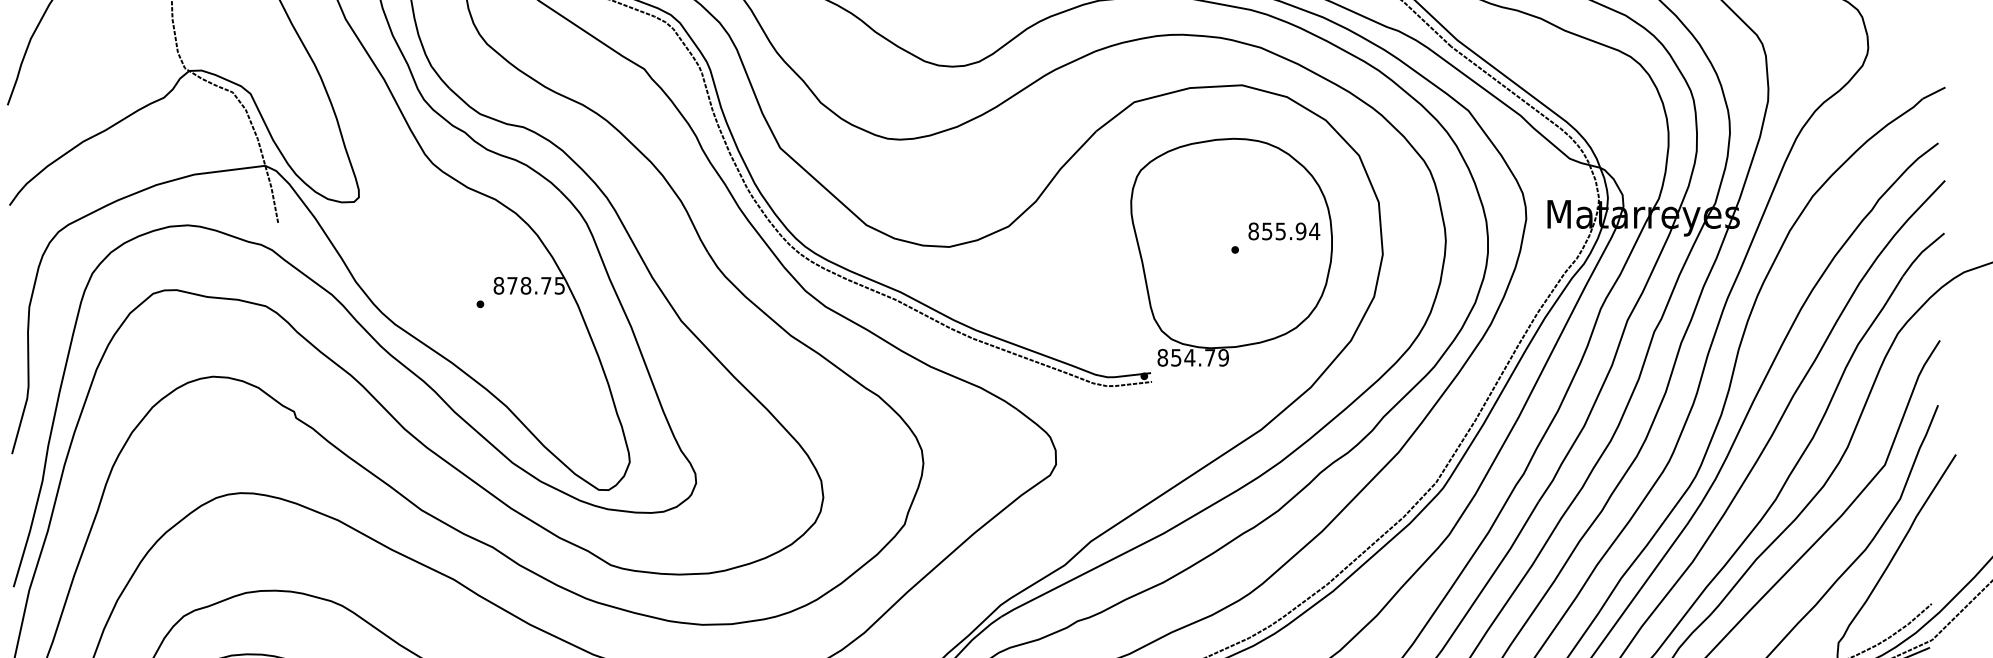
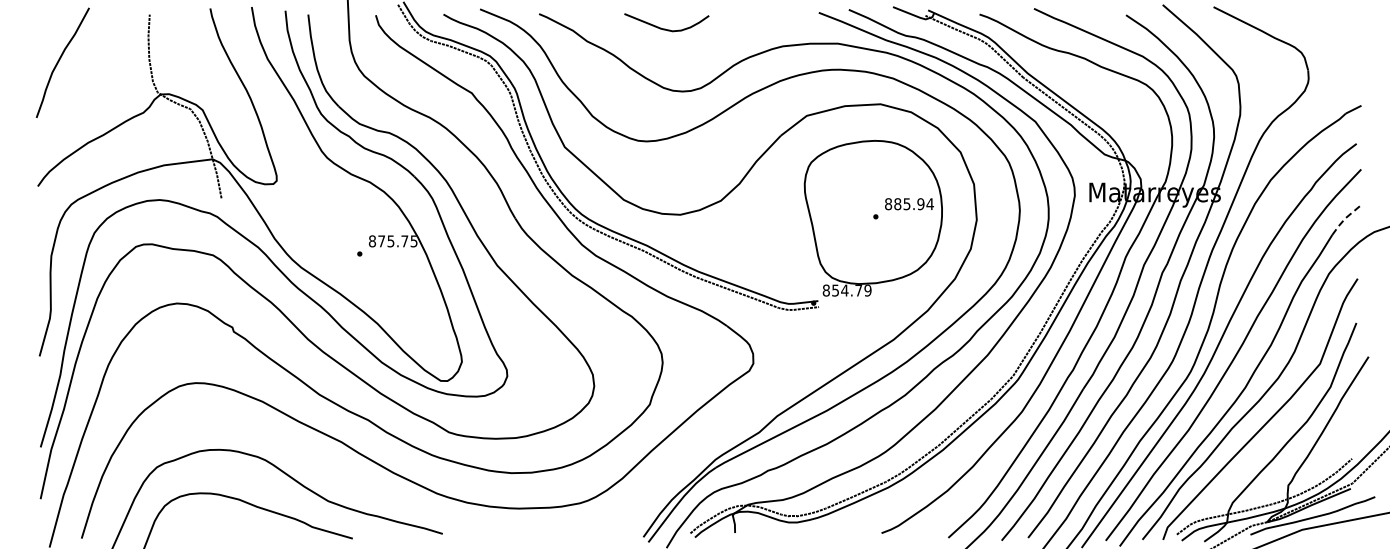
text: (1266, 231) -> (897, 204), 855.94 -> 885.94
line: (1920, 253) -> (1344, 219), solid -> dashed
text: (525, 286) -> (390, 241), 878.75 -> 875.75

